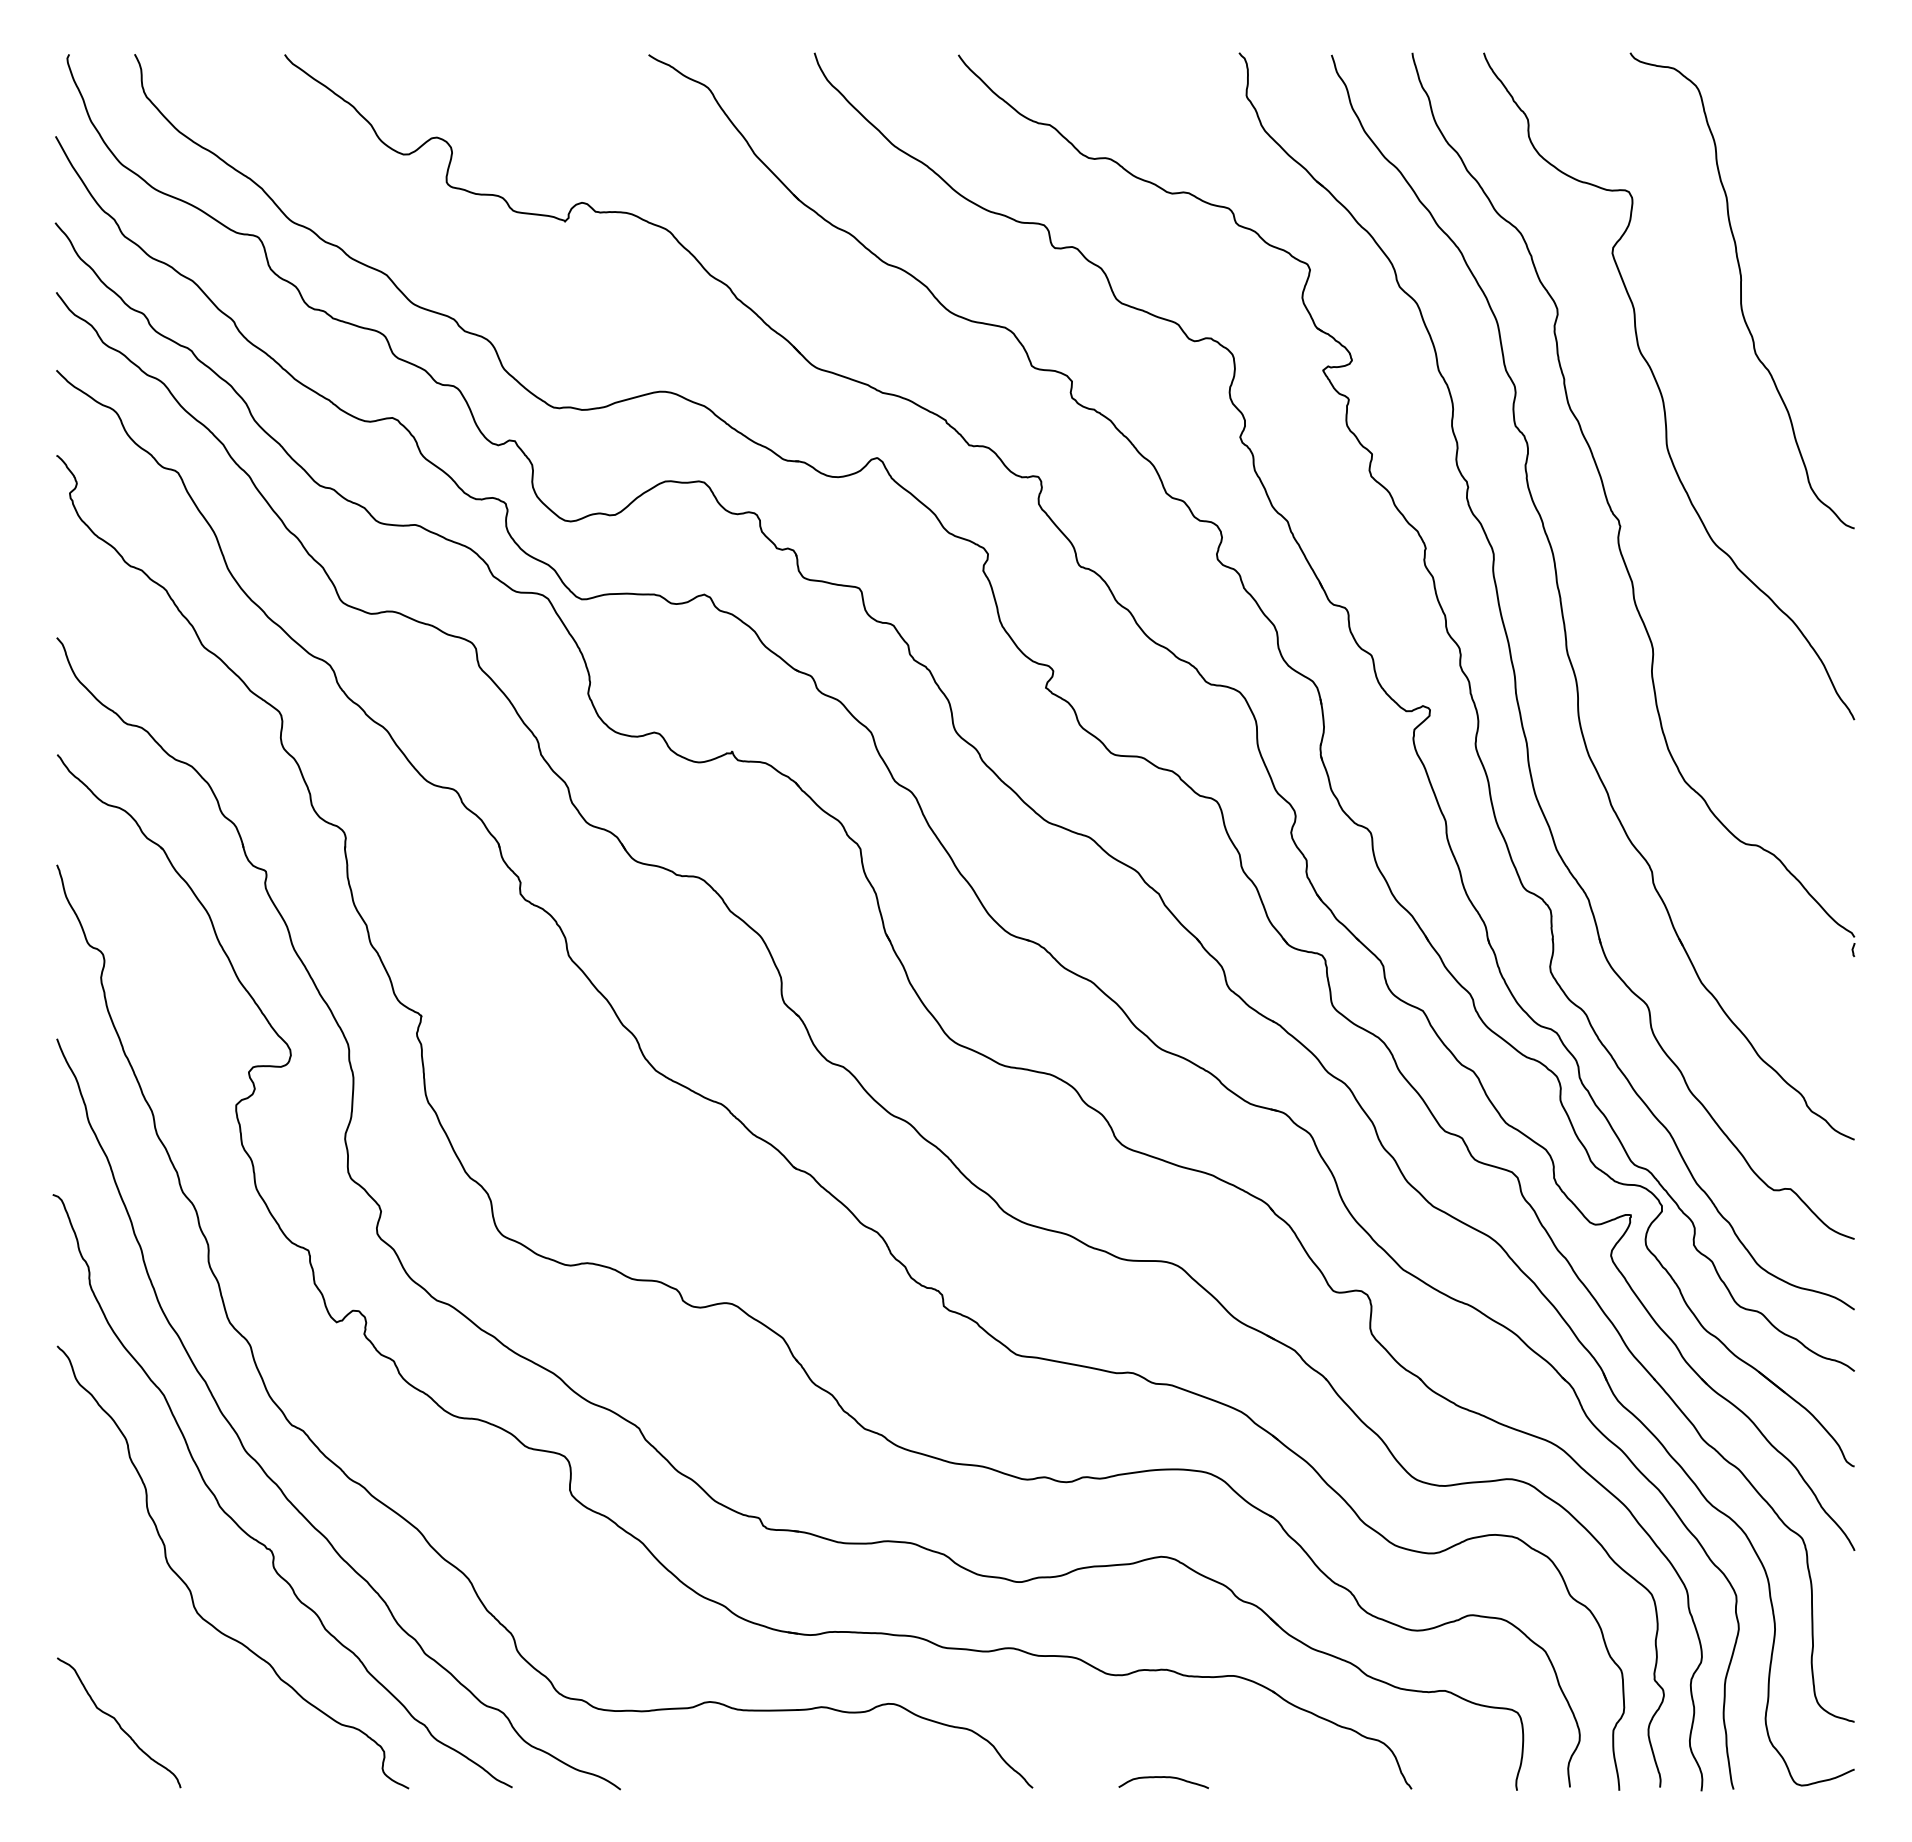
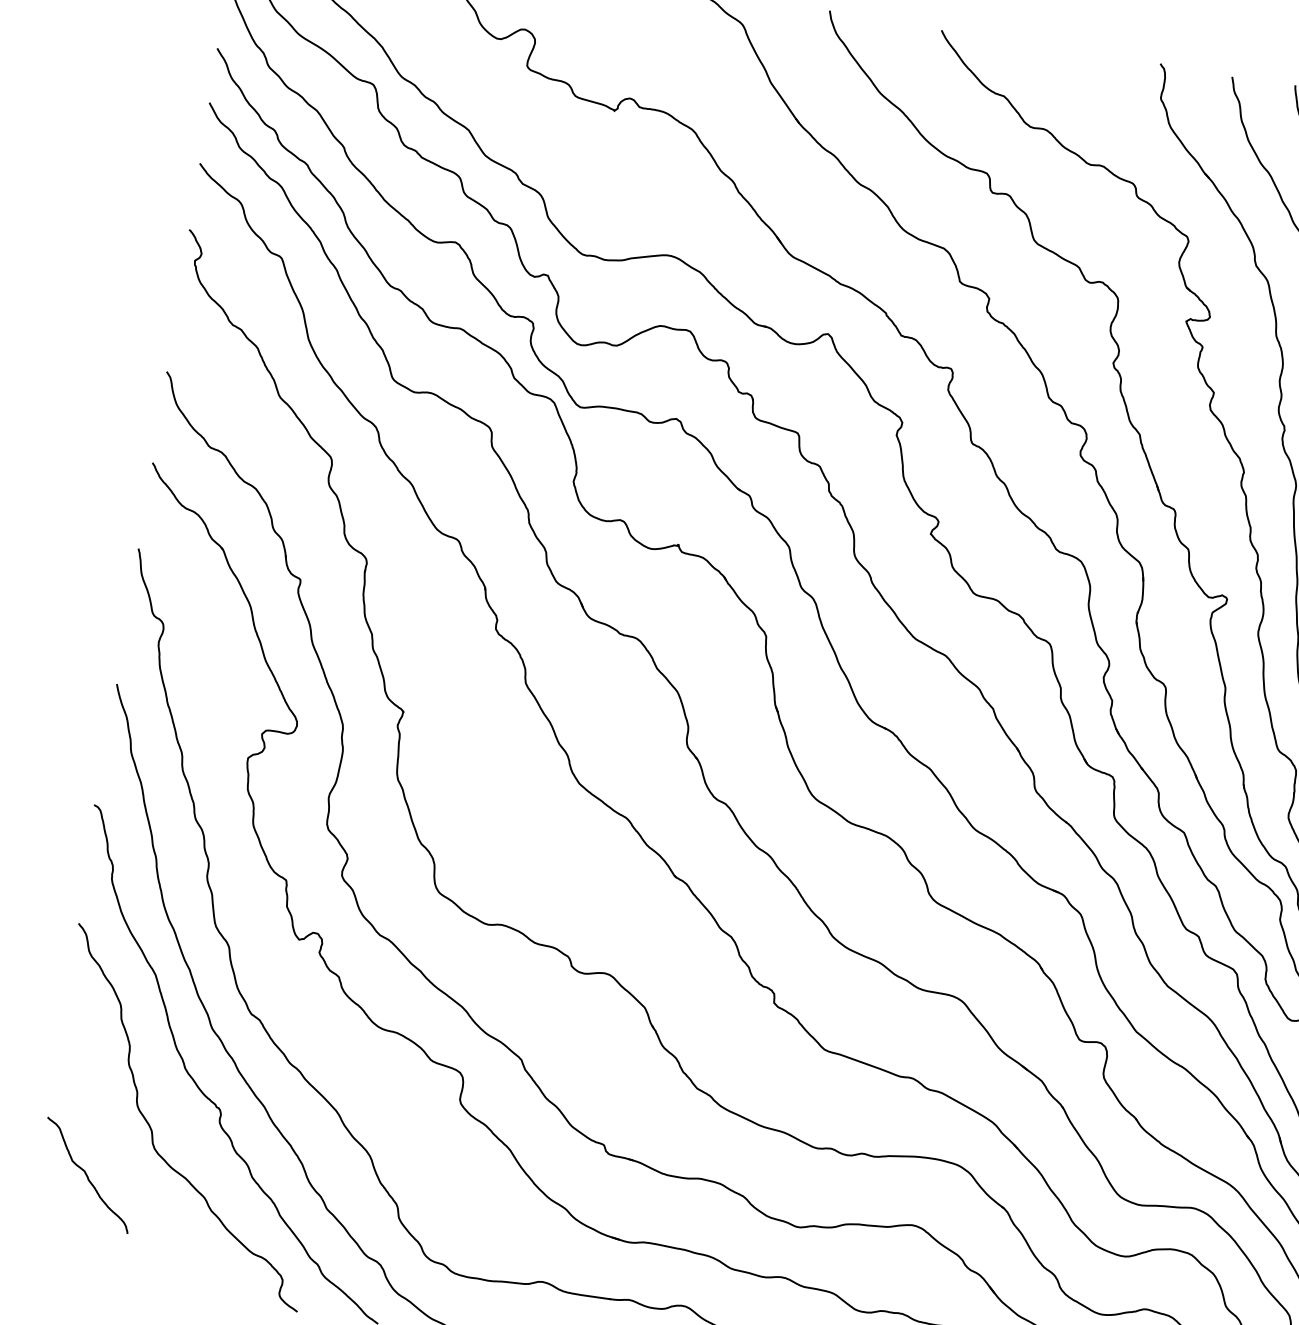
curve: (118, 1722) -> (87, 1175), moved

